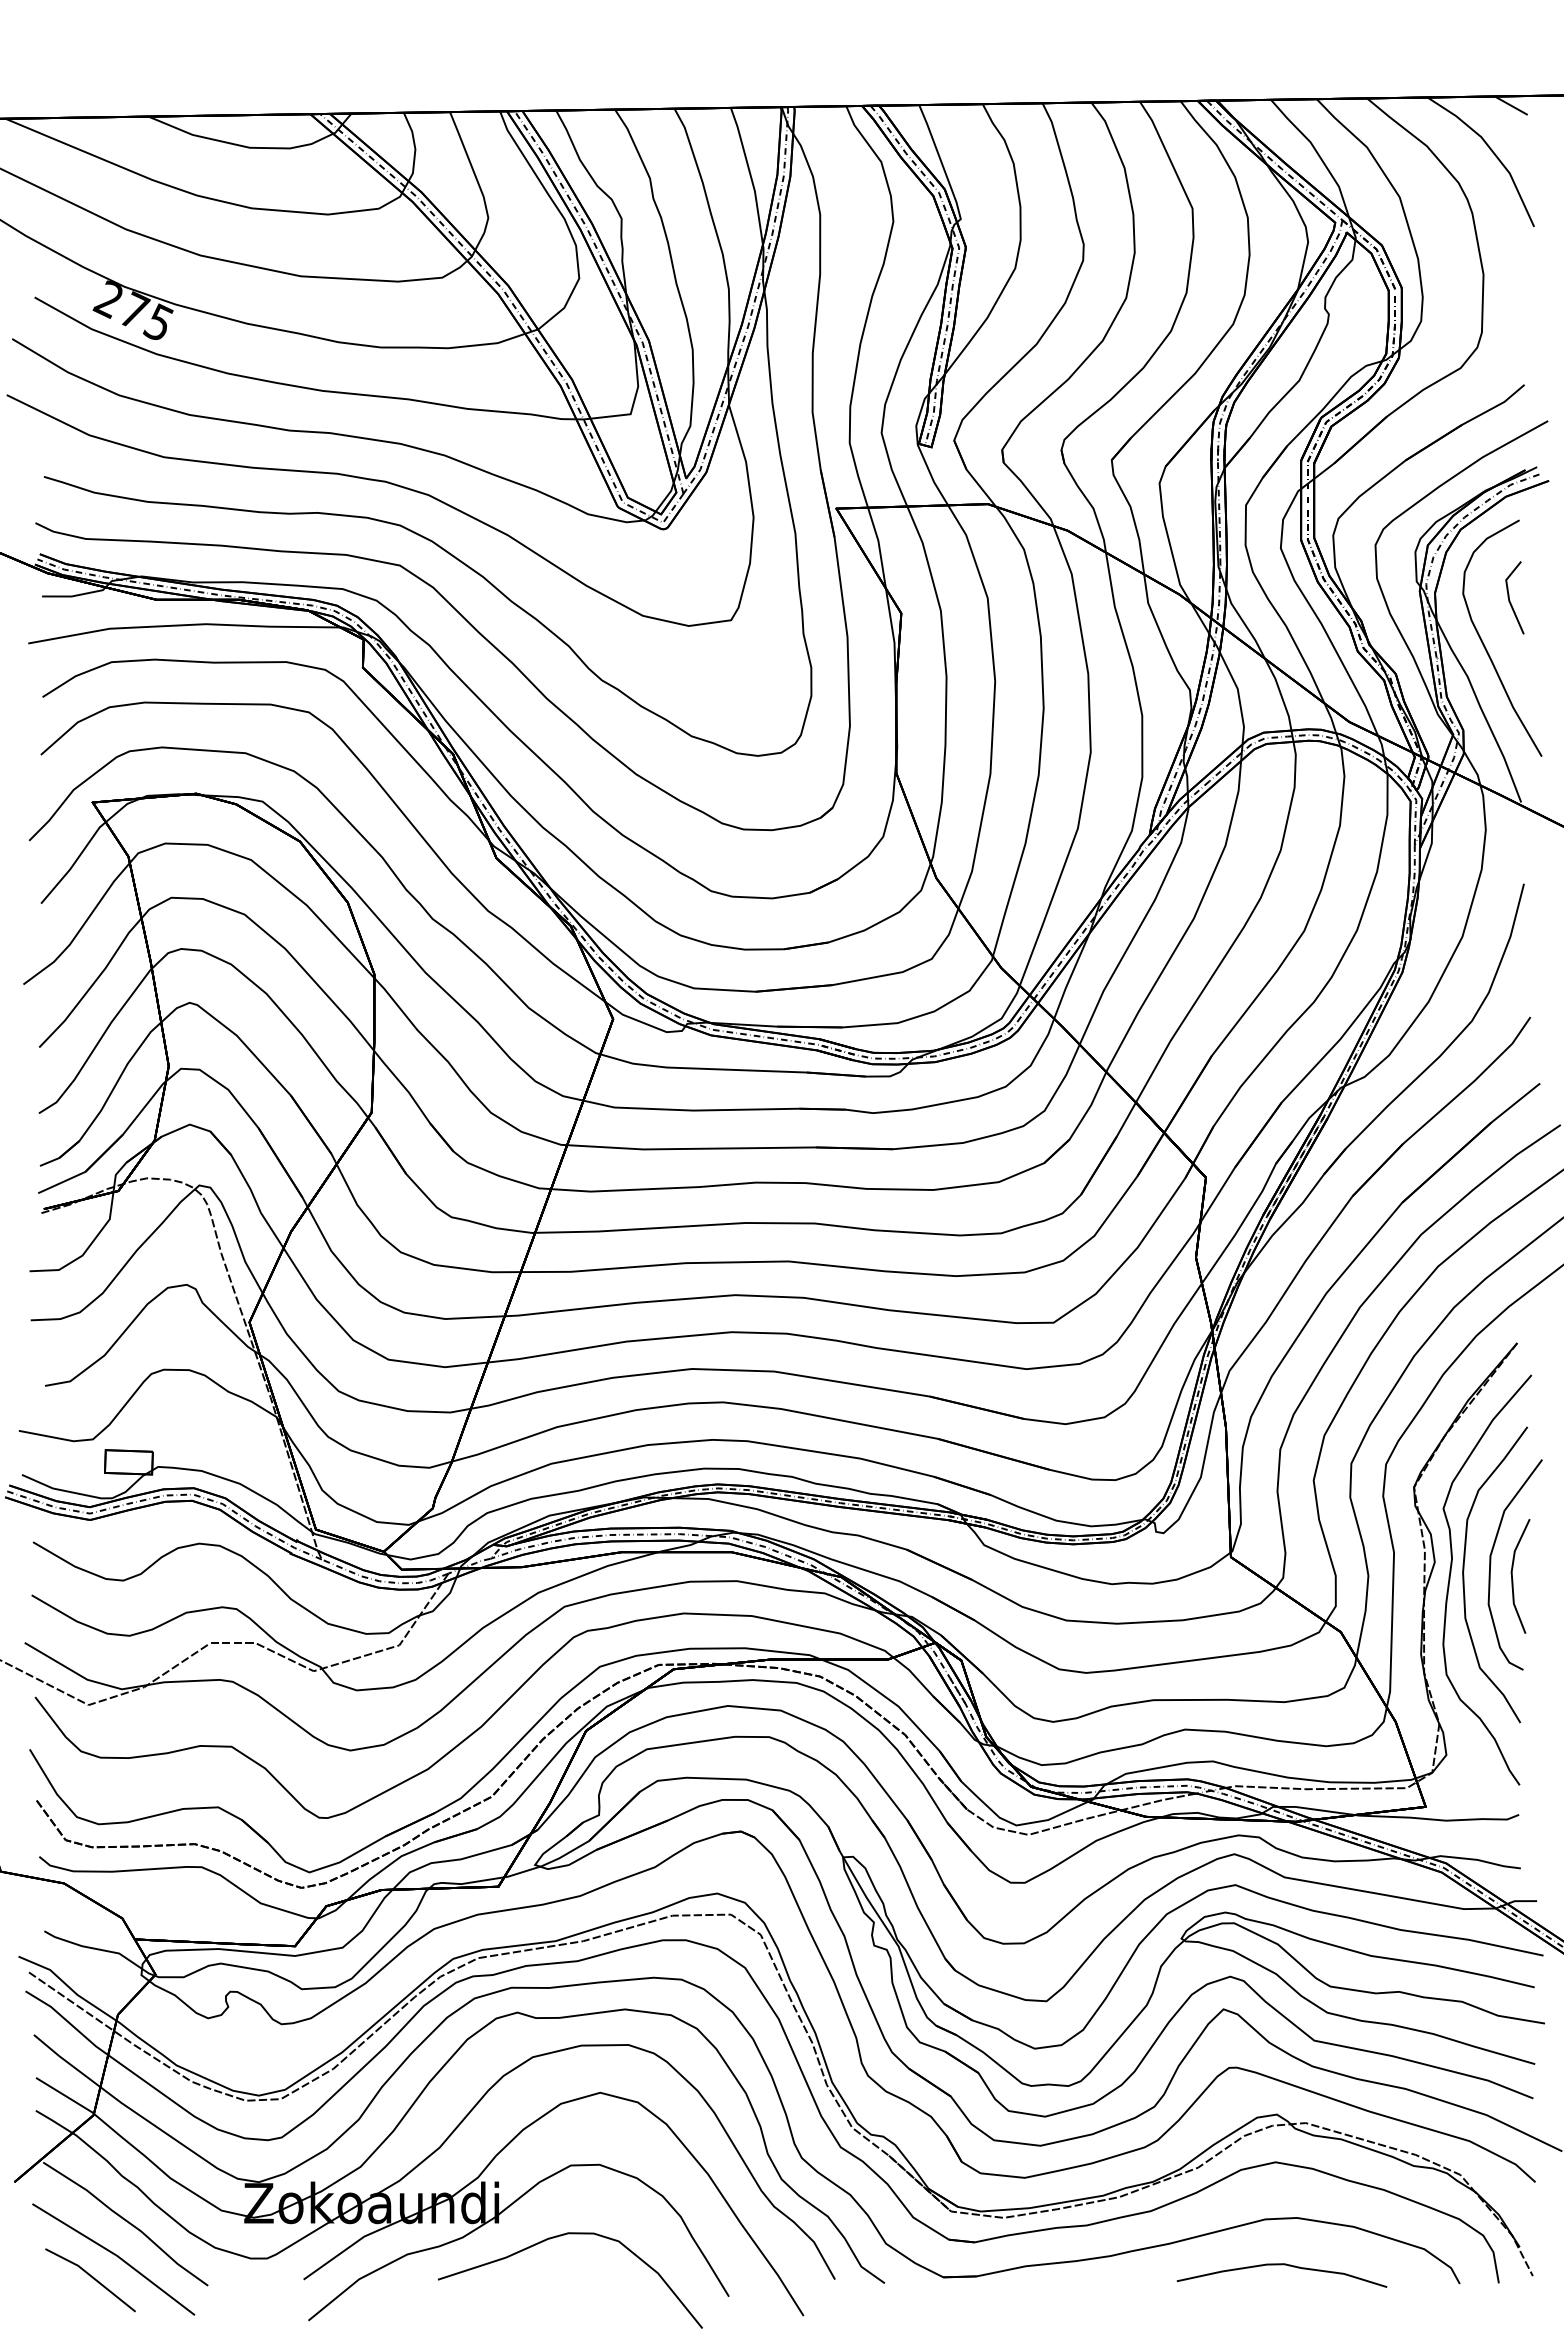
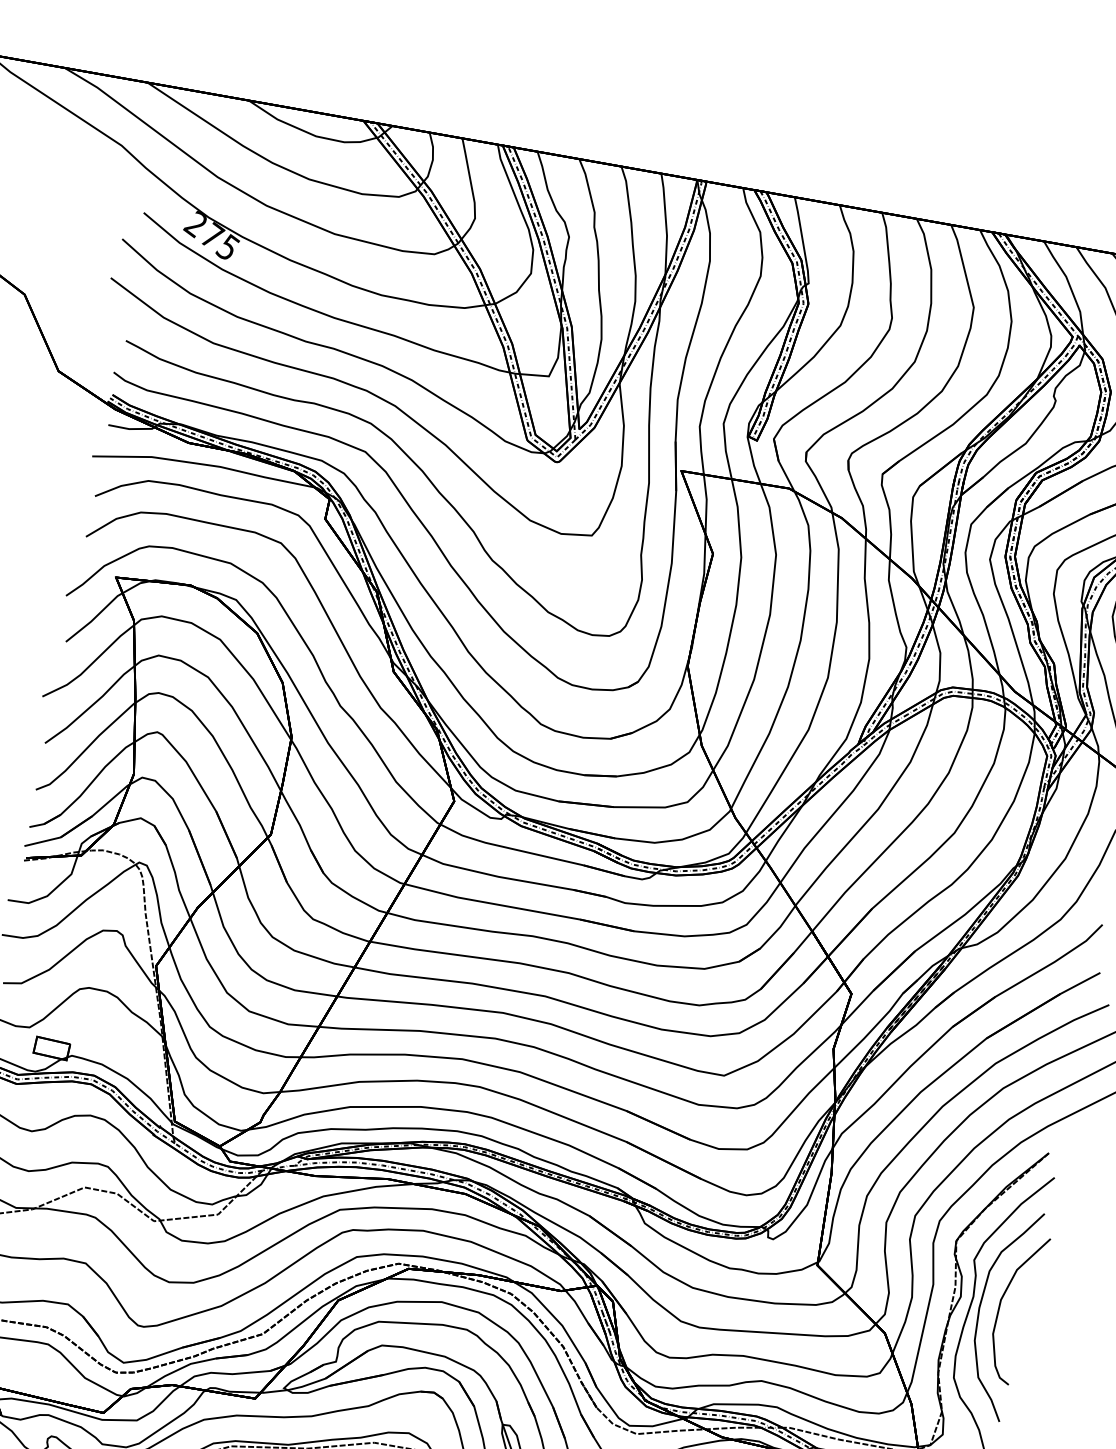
line: (1513, 1579) -> (1014, 1319), removed

